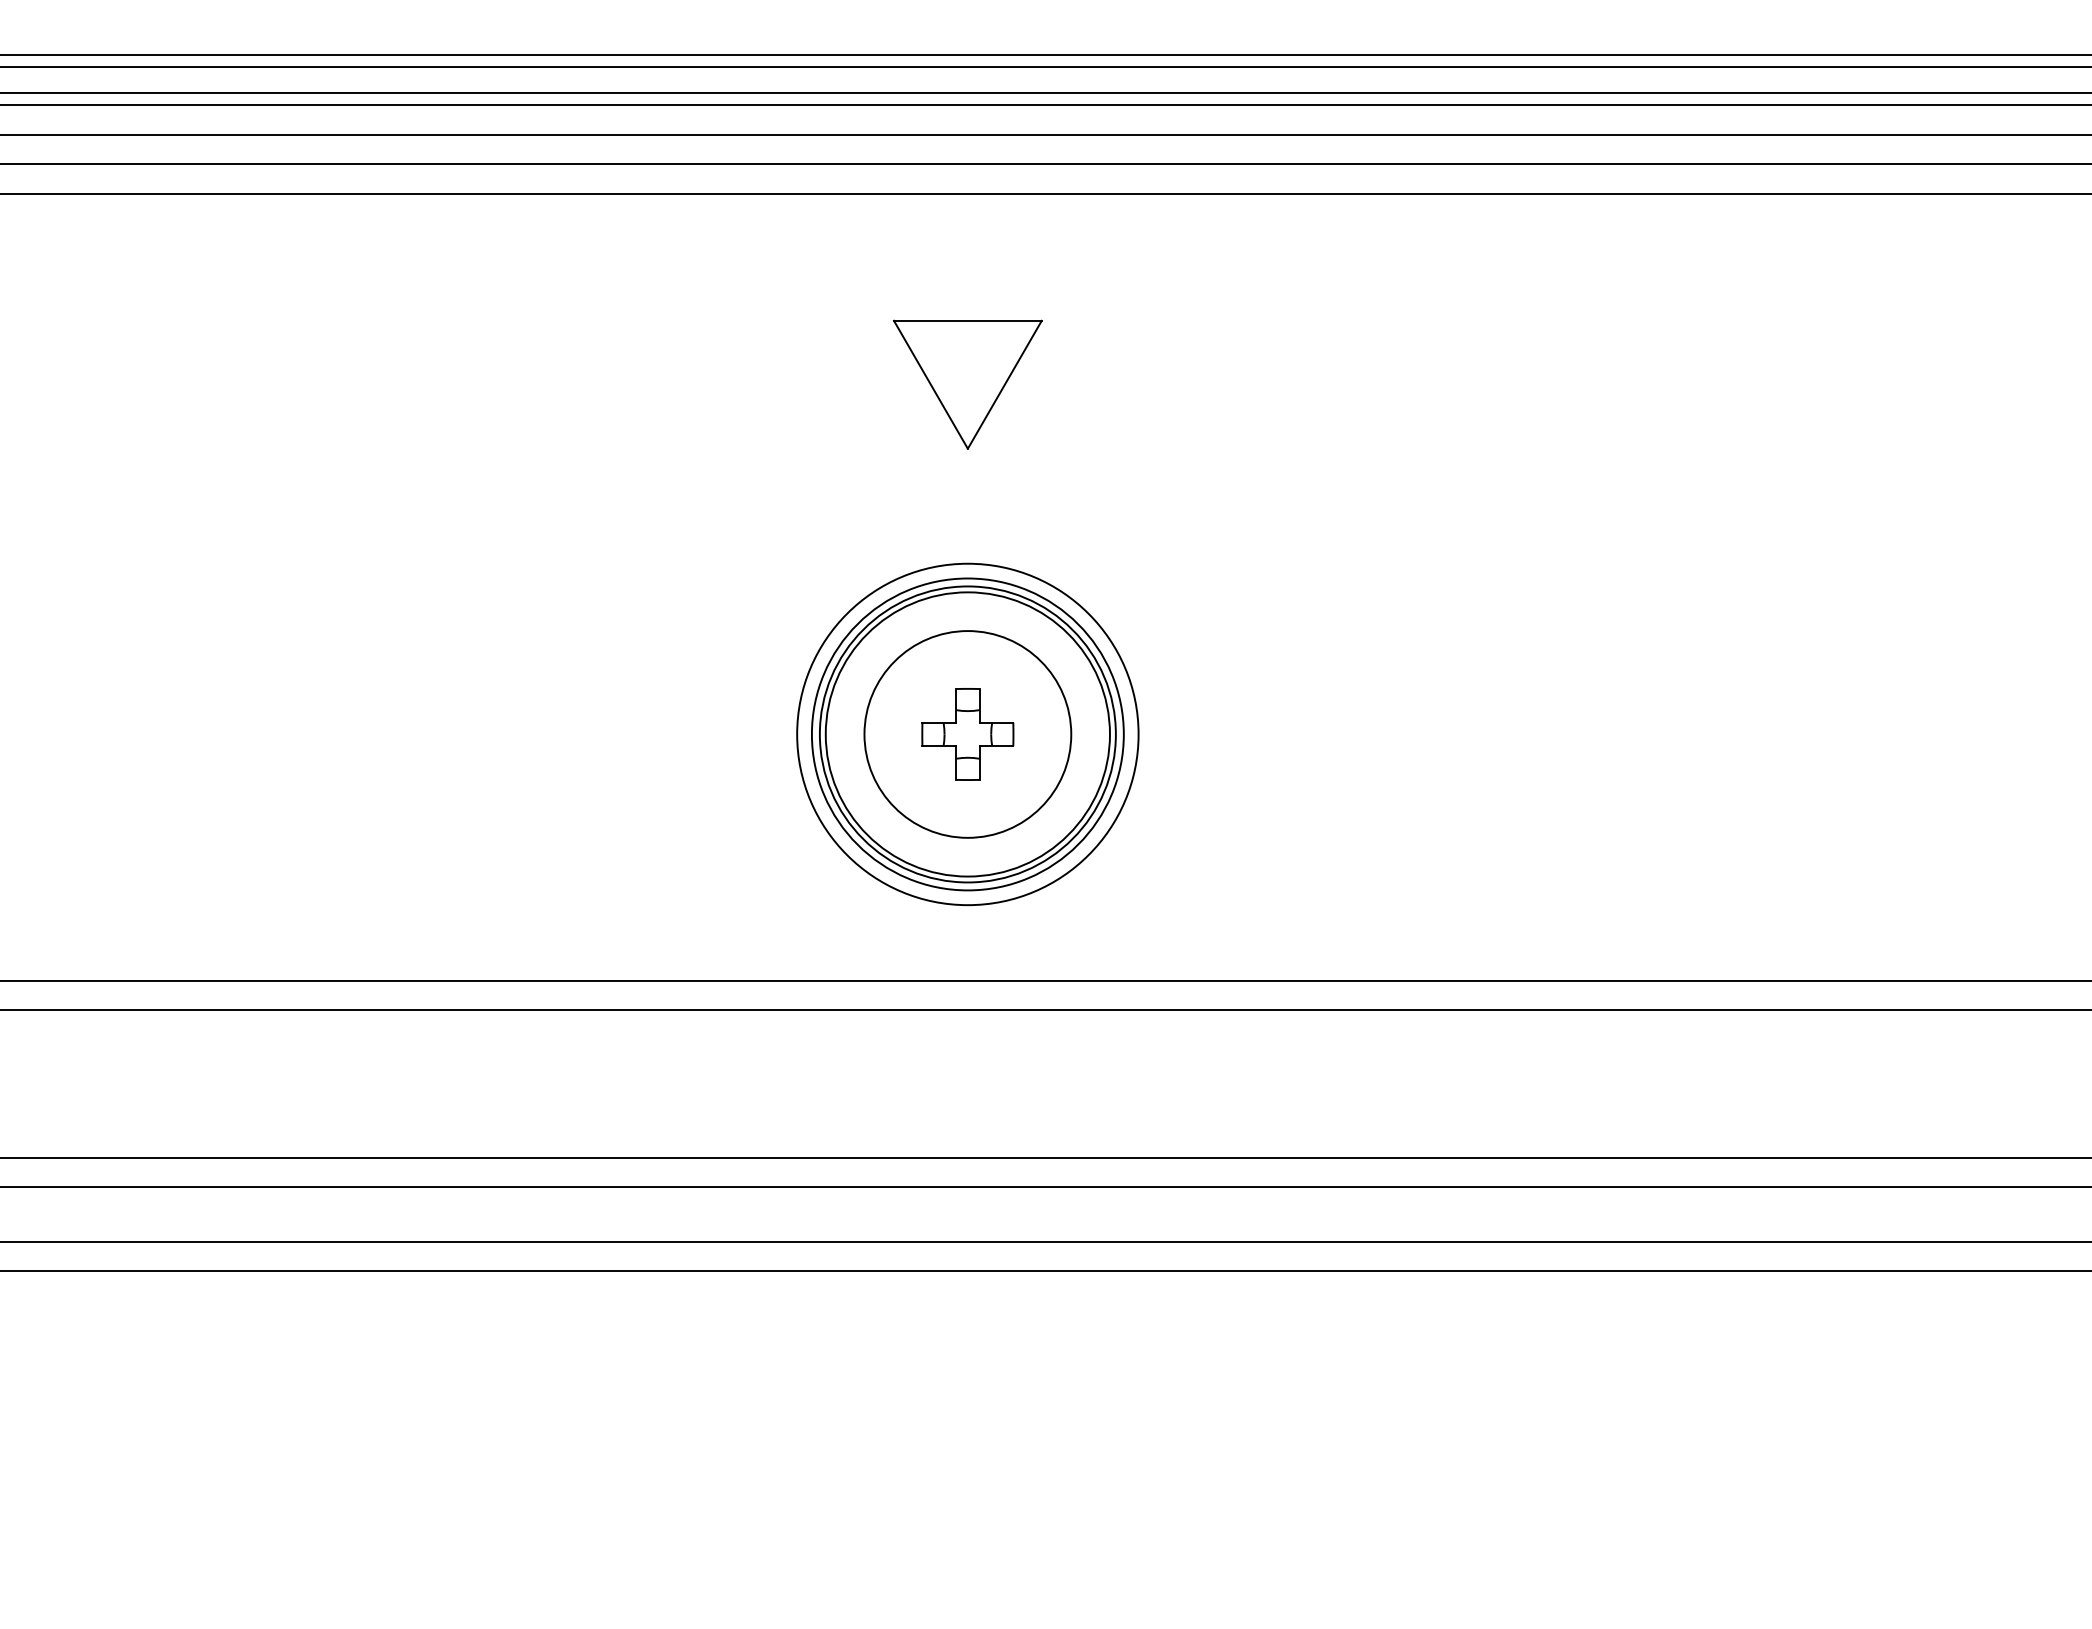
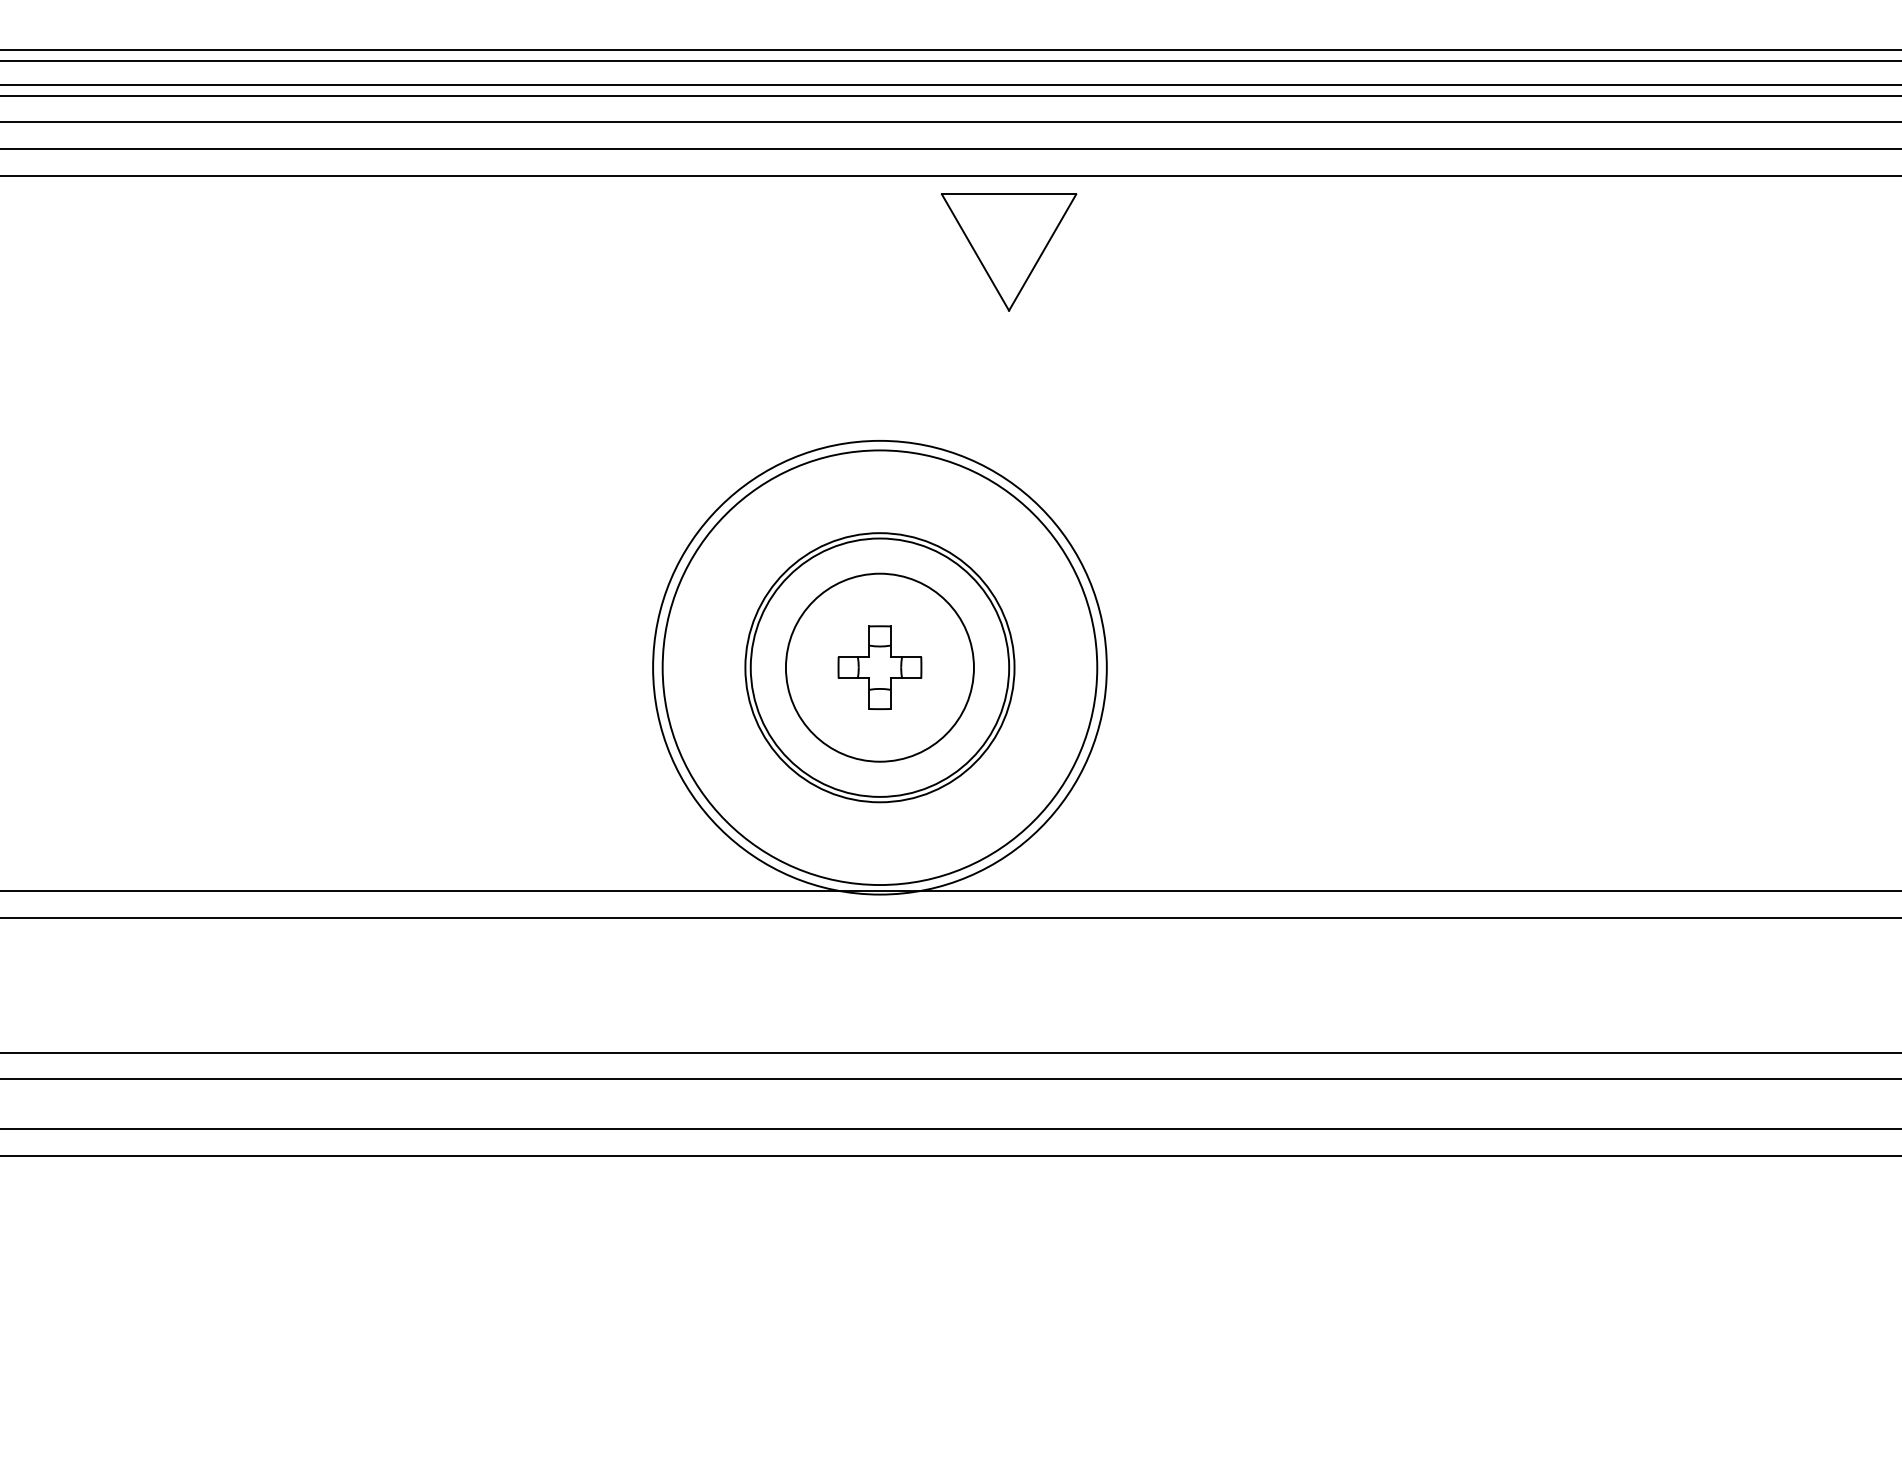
part: (967, 384) -> (1008, 252), moved
circle: (967, 734) -> (879, 667), size x1.4
circle: (967, 734) -> (879, 667), size x1.6

